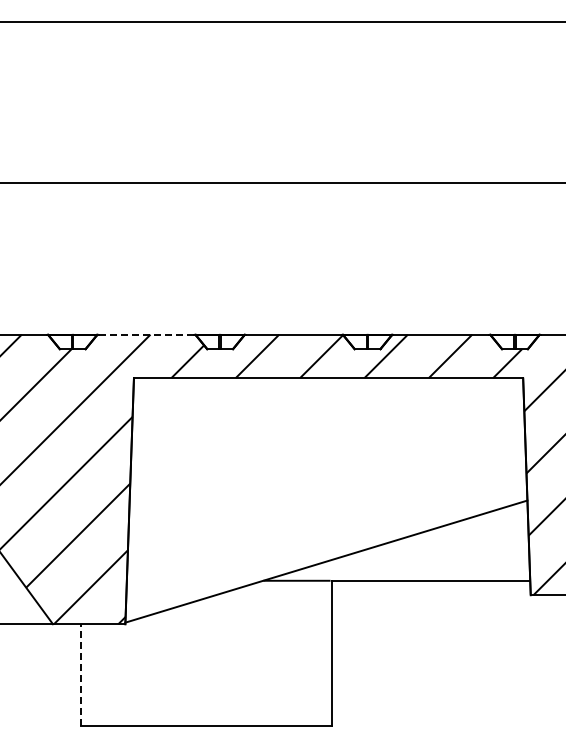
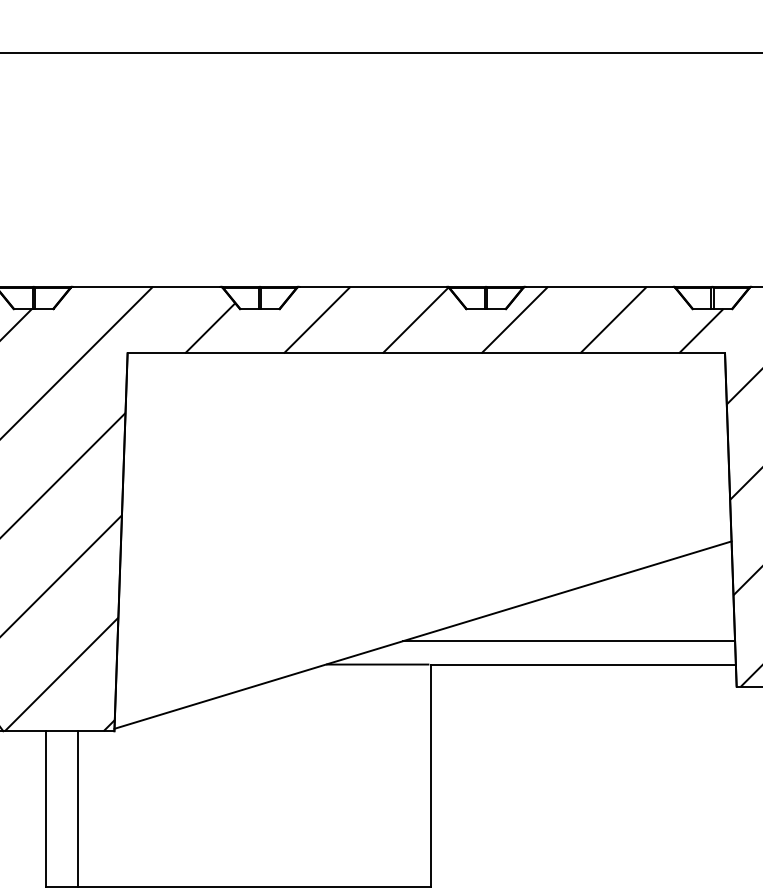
line: (146, 334) -> (146, 286), dashed -> solid
line: (421, 565) -> (568, 641), added
line: (80, 674) -> (45, 808), dashed -> solid
line: (101, 674) -> (77, 808), added

